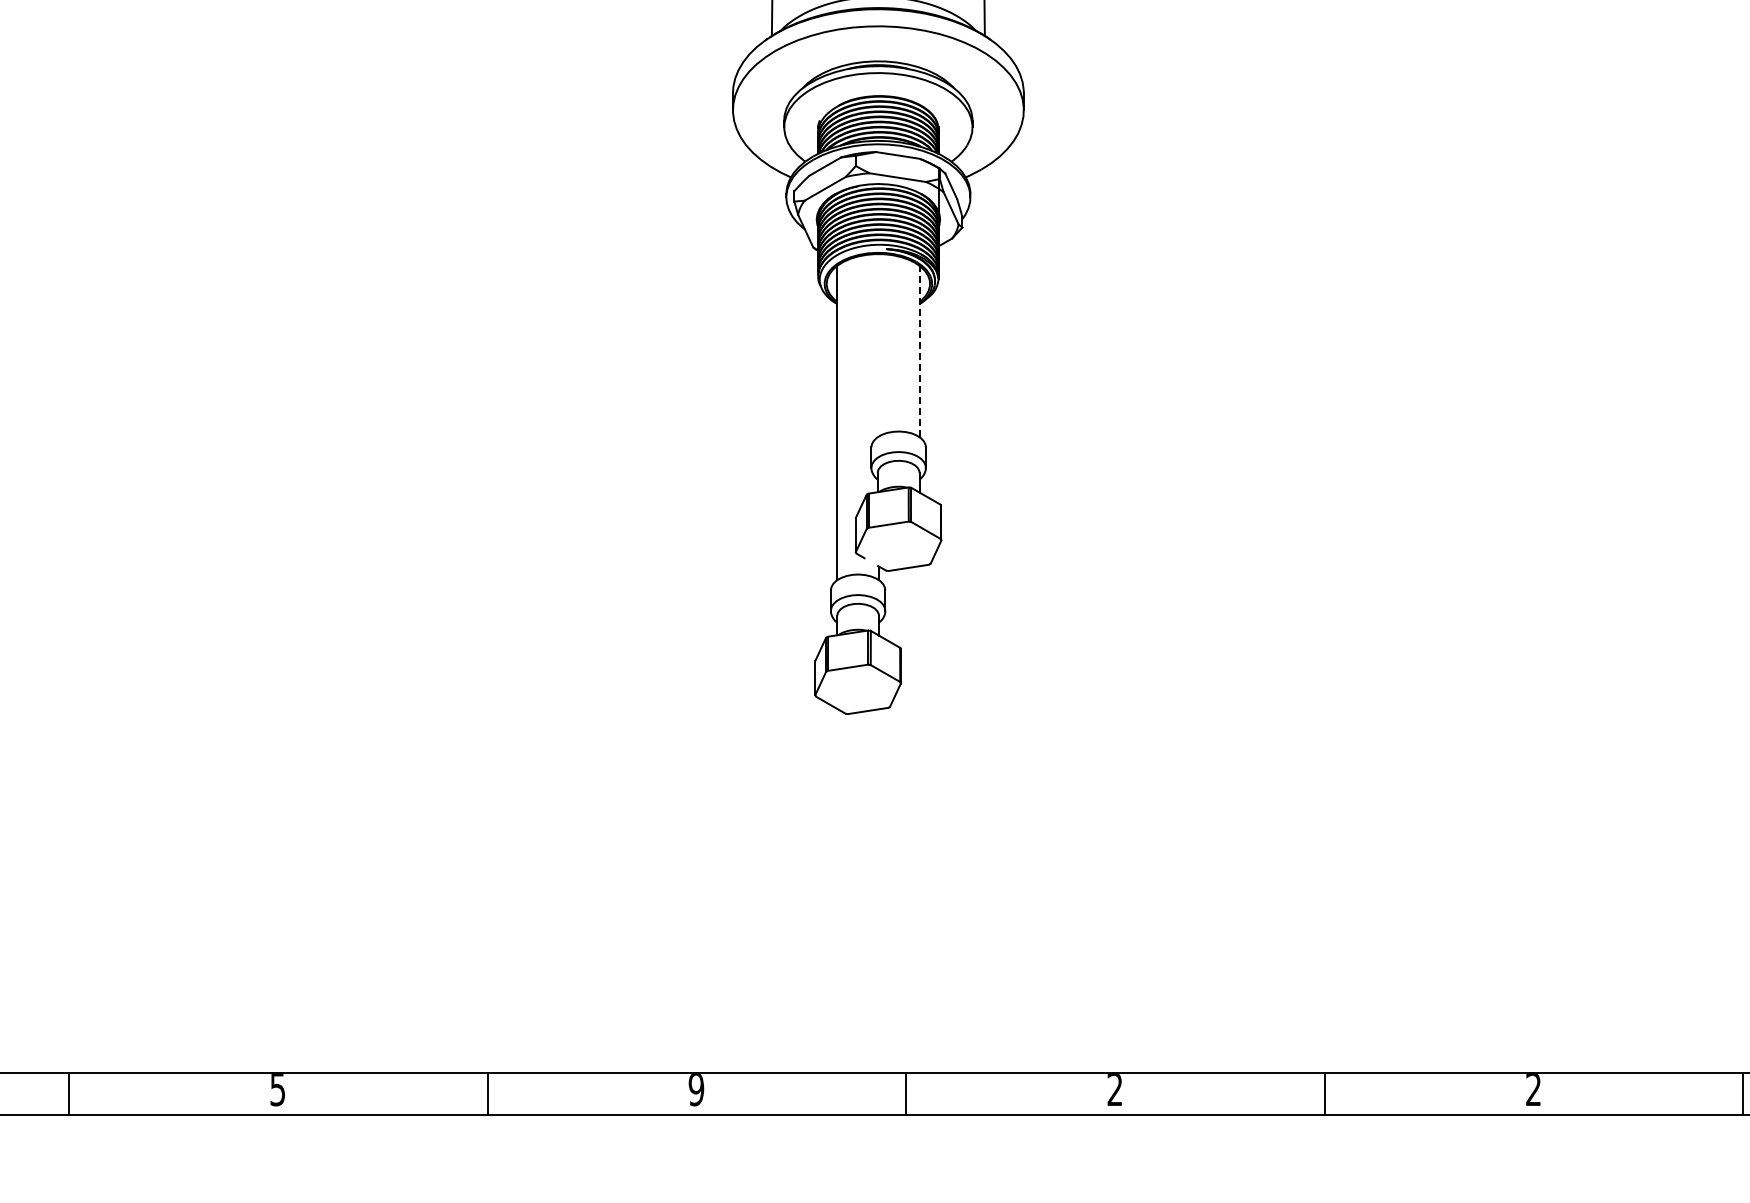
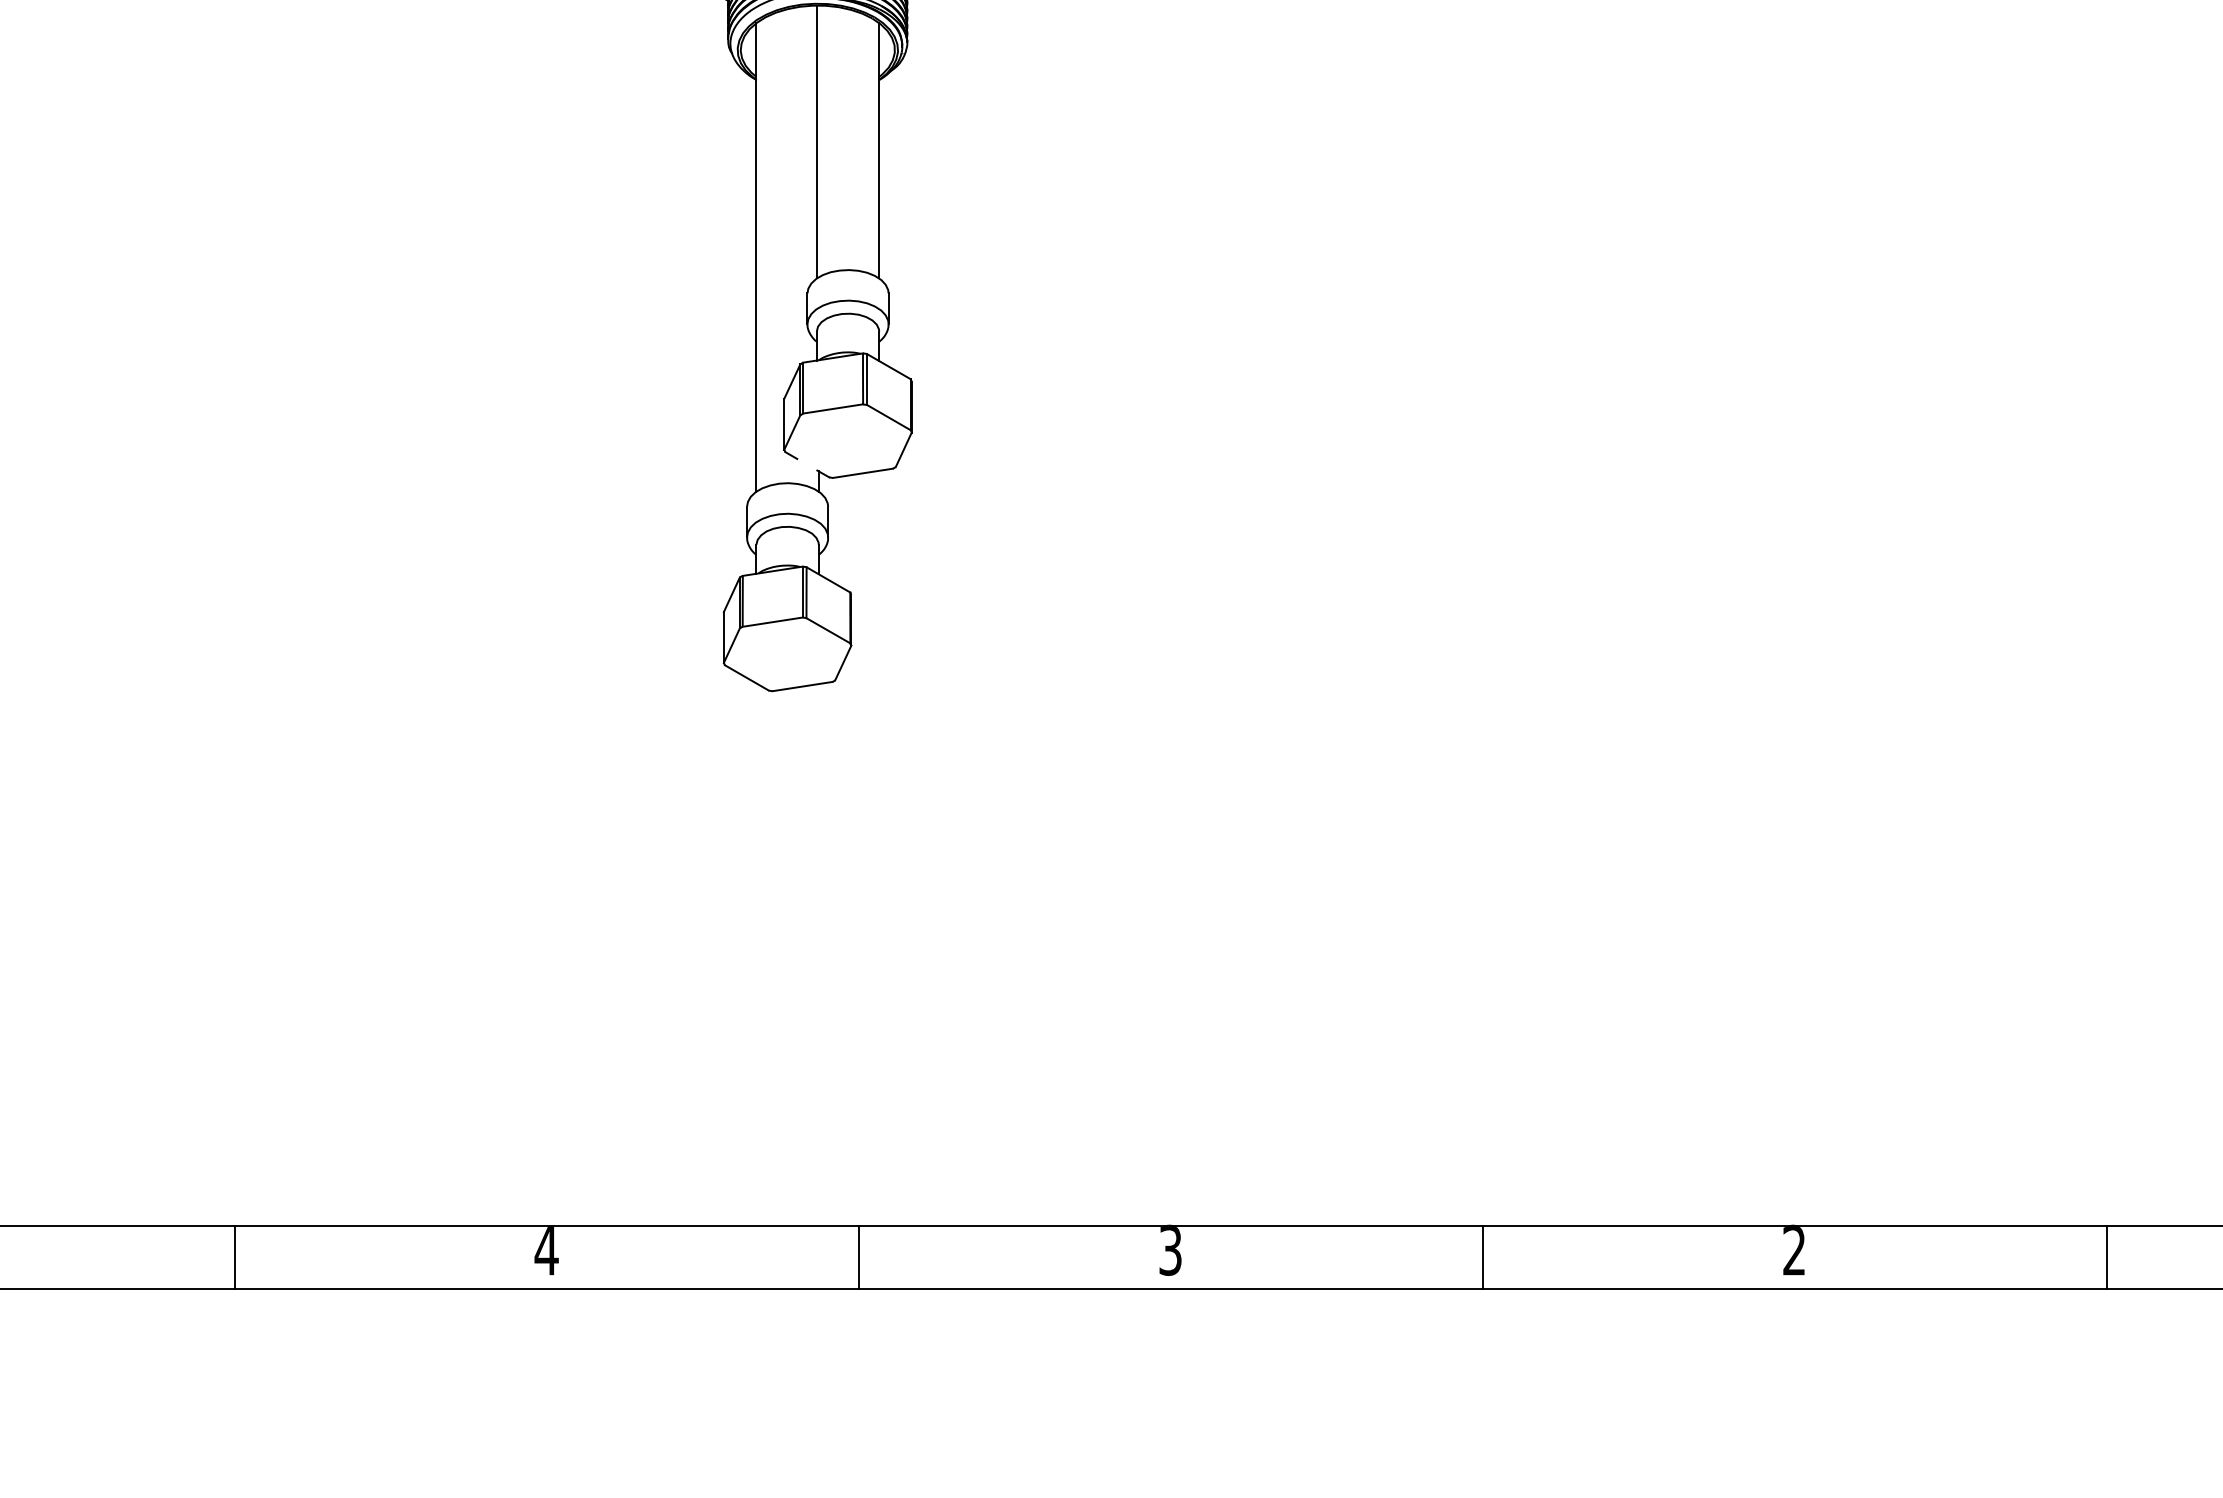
line: (877, 345) -> (816, 141), added
line: (919, 351) -> (879, 150), dashed -> solid
text: (696, 1090) -> (546, 1252), 9 -> 4
text: (1114, 1090) -> (1169, 1252), 2 -> 3

